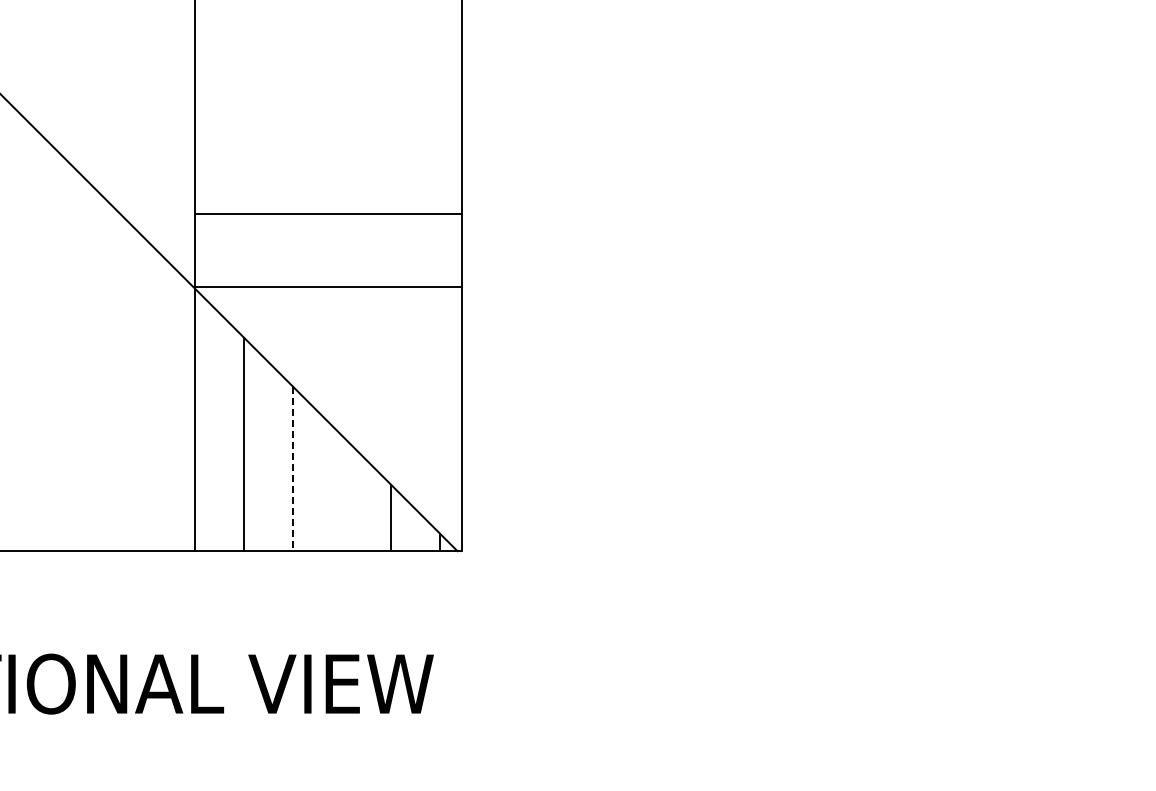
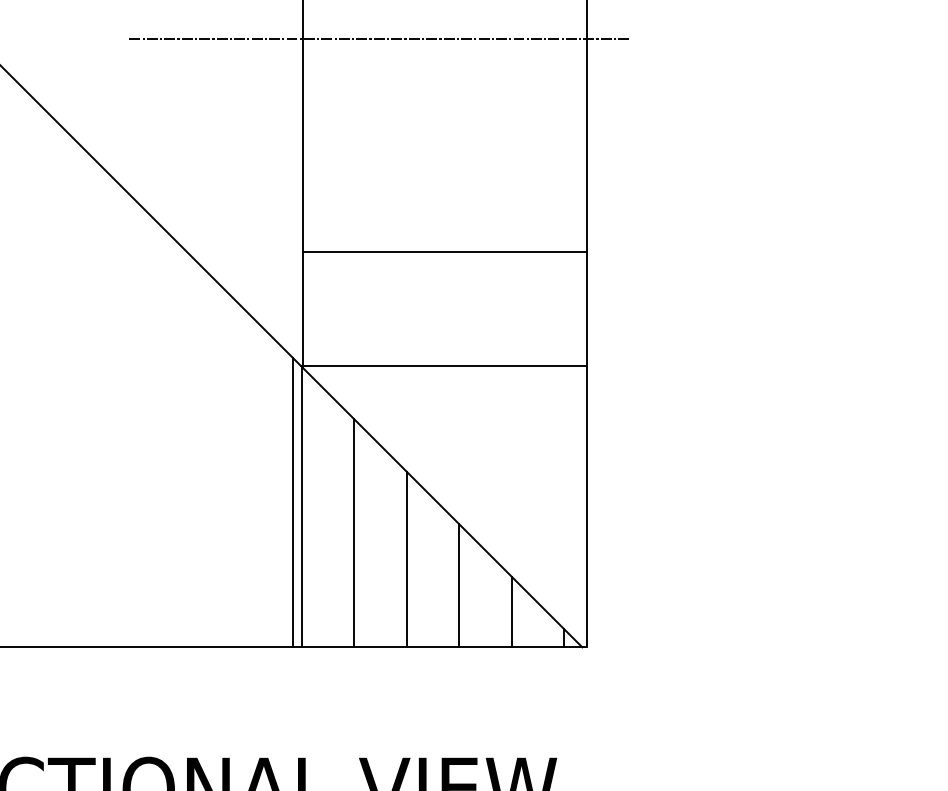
line: (328, 213) -> (444, 251), moved
line: (186, 415) -> (293, 502), added
line: (293, 469) -> (407, 560), dashed -> solid
line: (342, 493) -> (459, 585), added

